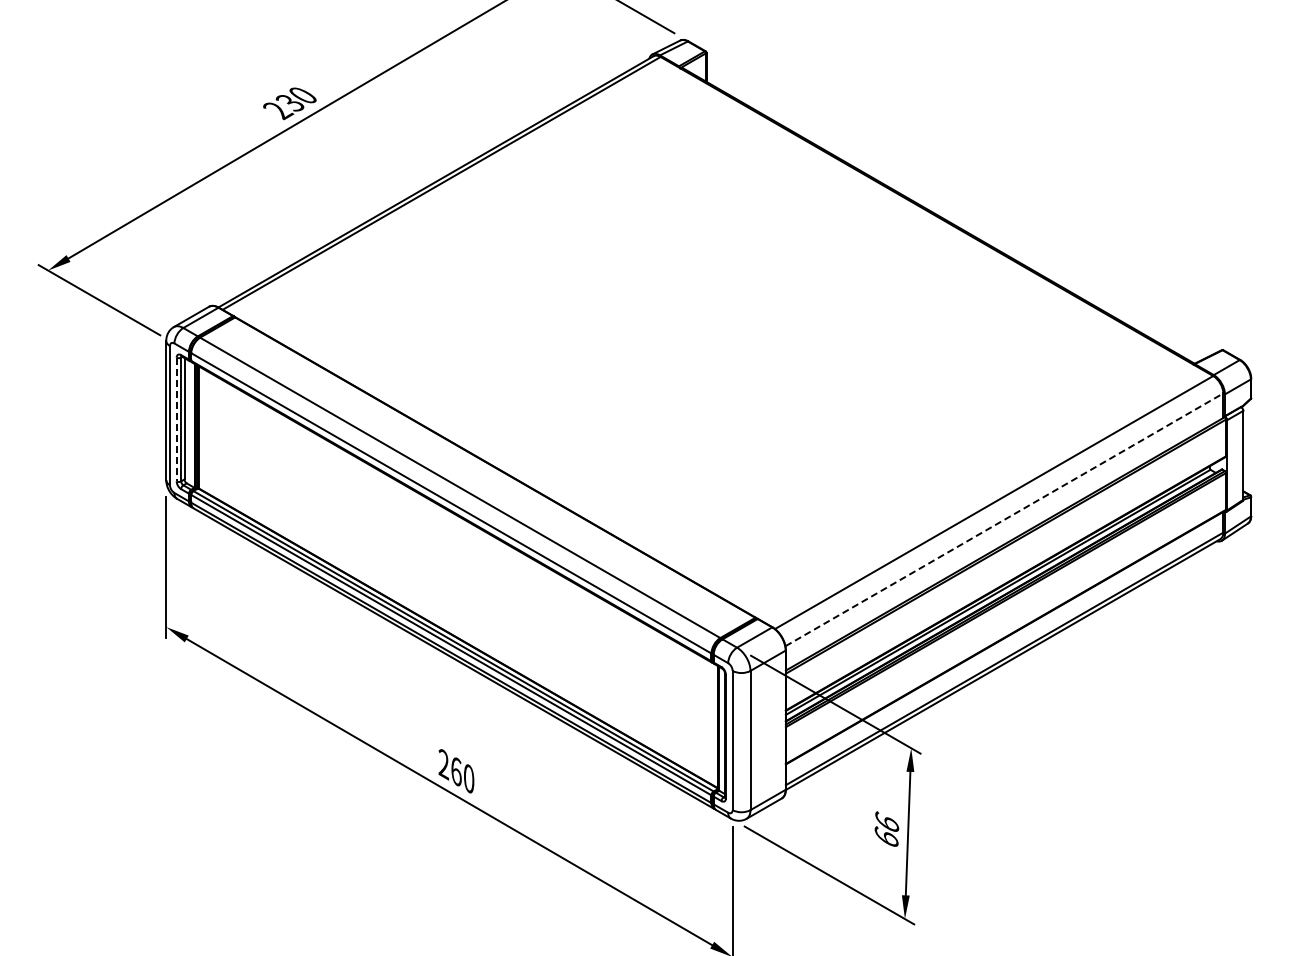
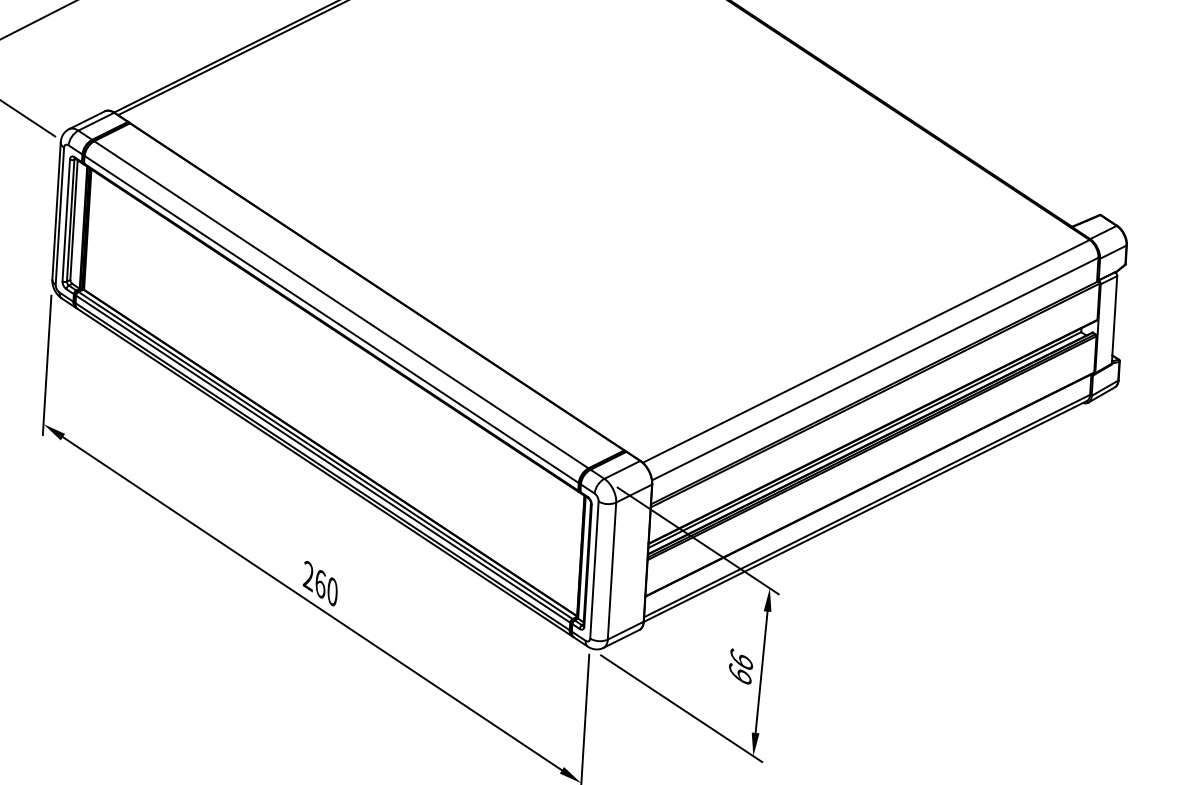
line: (176, 419) -> (66, 220), dashed -> solid
line: (1004, 519) -> (875, 368), dashed -> solid

